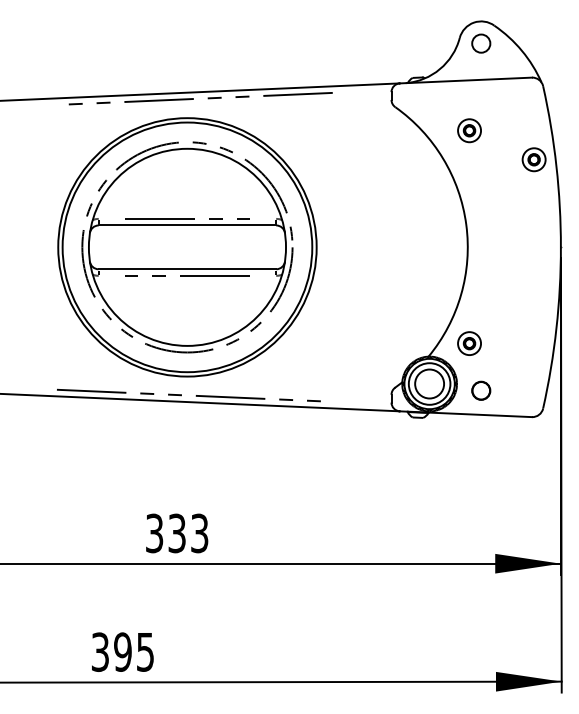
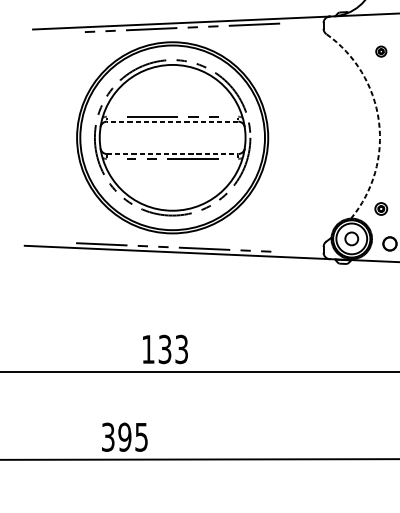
part: (469, 130) -> (381, 51), size x0.6
arc: (466, 224) -> (379, 120), solid -> dashed
line: (187, 225) -> (172, 121), solid -> dashed
line: (187, 269) -> (172, 154), solid -> dashed
part: (469, 343) -> (381, 208), size x0.7
circle: (429, 383) -> (351, 238), size x0.6
text: (154, 533) -> (148, 349), 333 -> 133

